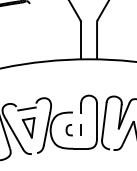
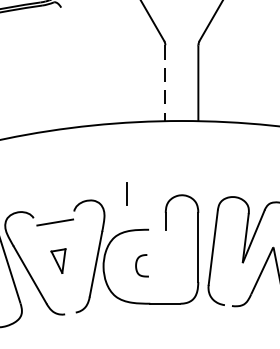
line: (80, 40) -> (164, 82), solid -> dashed
part: (28, 127) -> (58, 260), size x0.6
line: (80, 129) -> (125, 192), moved

